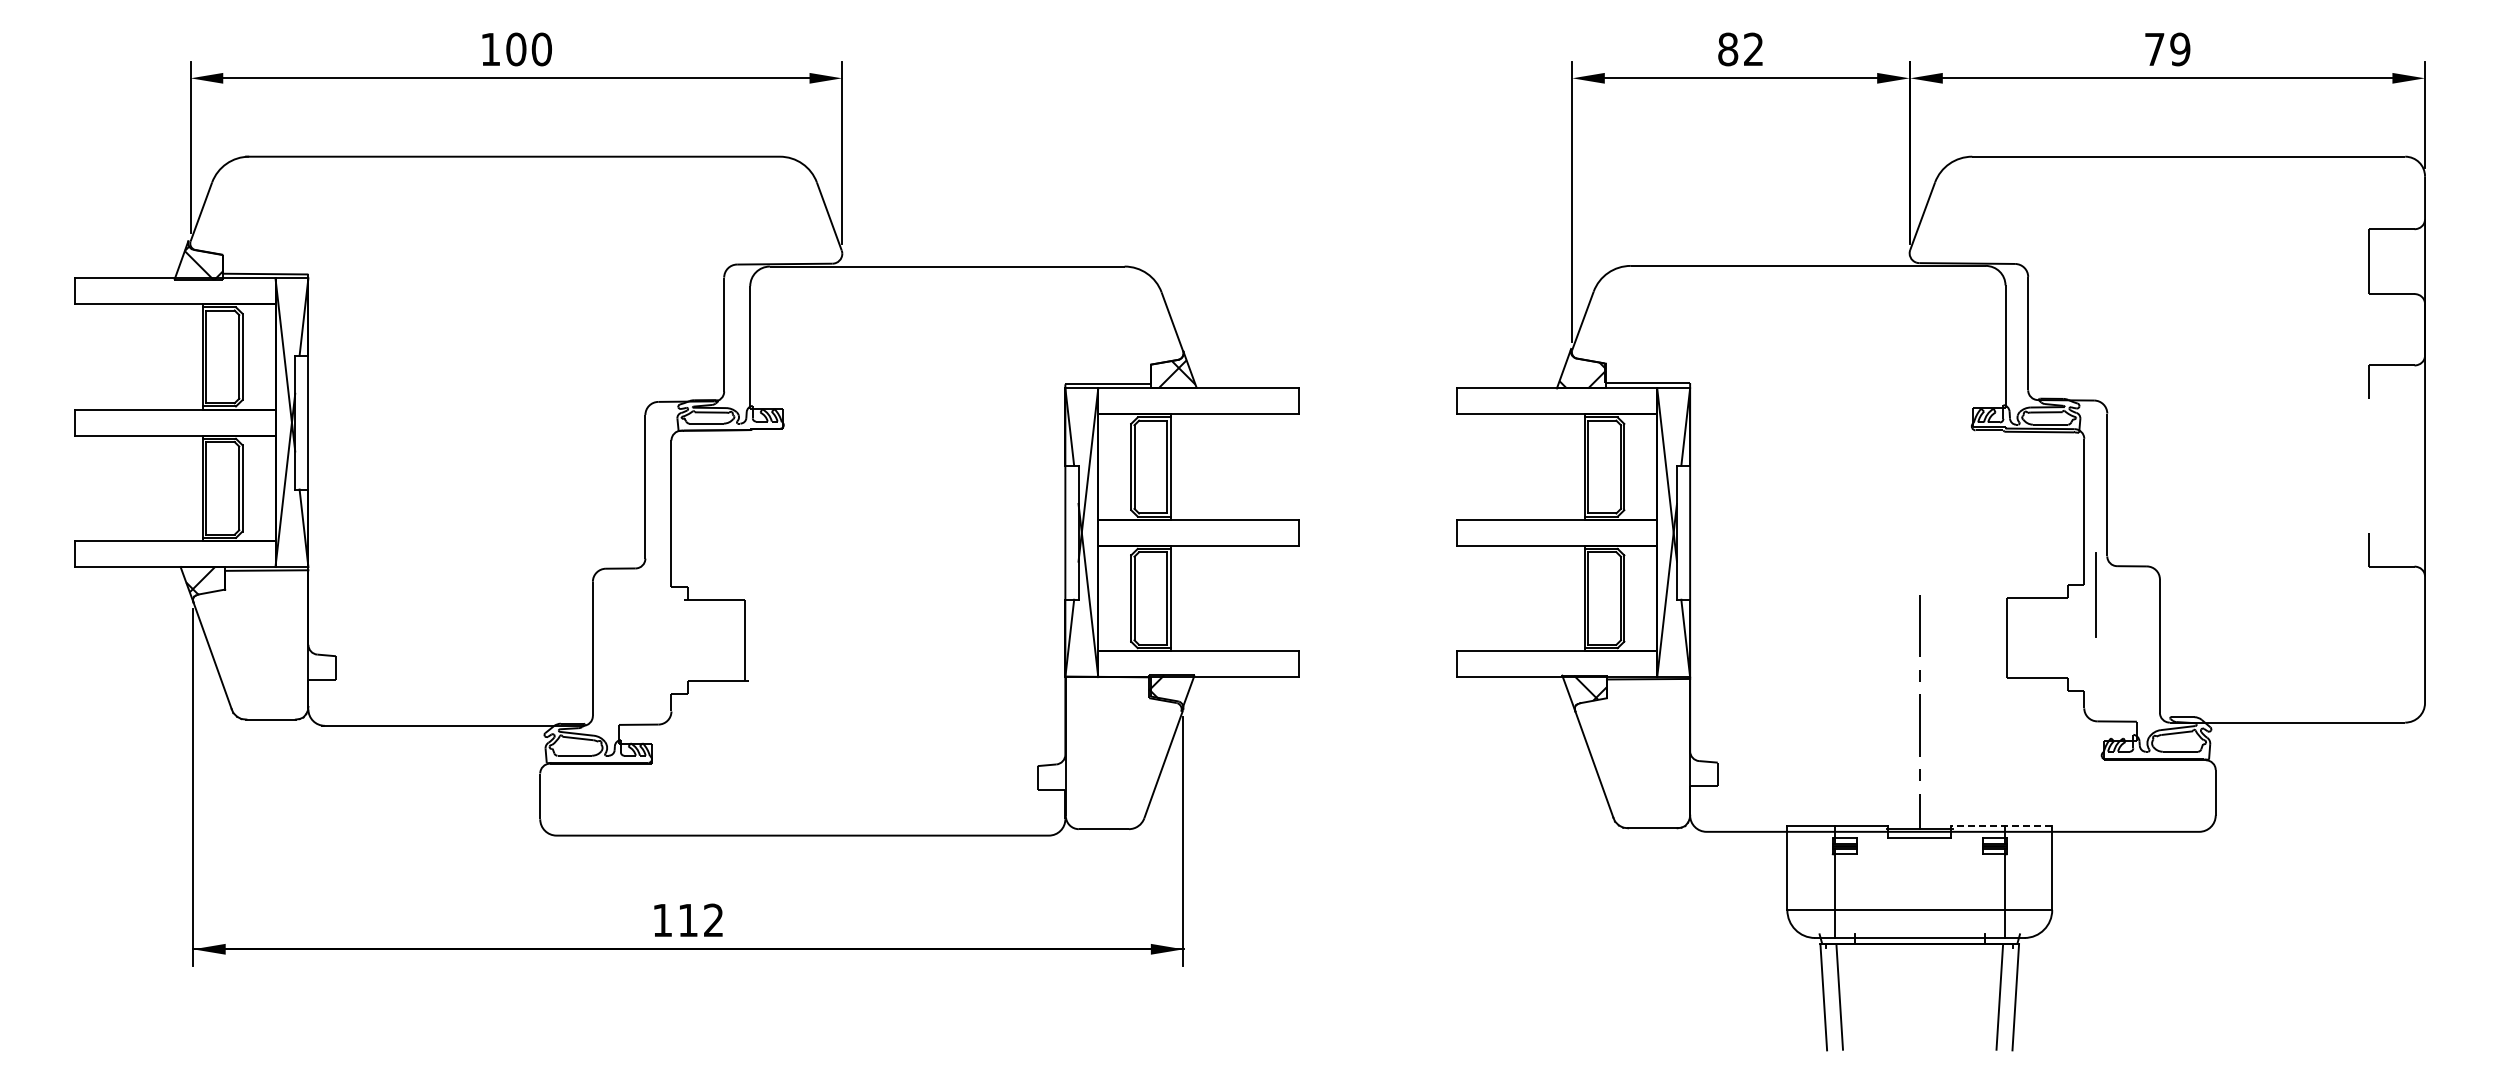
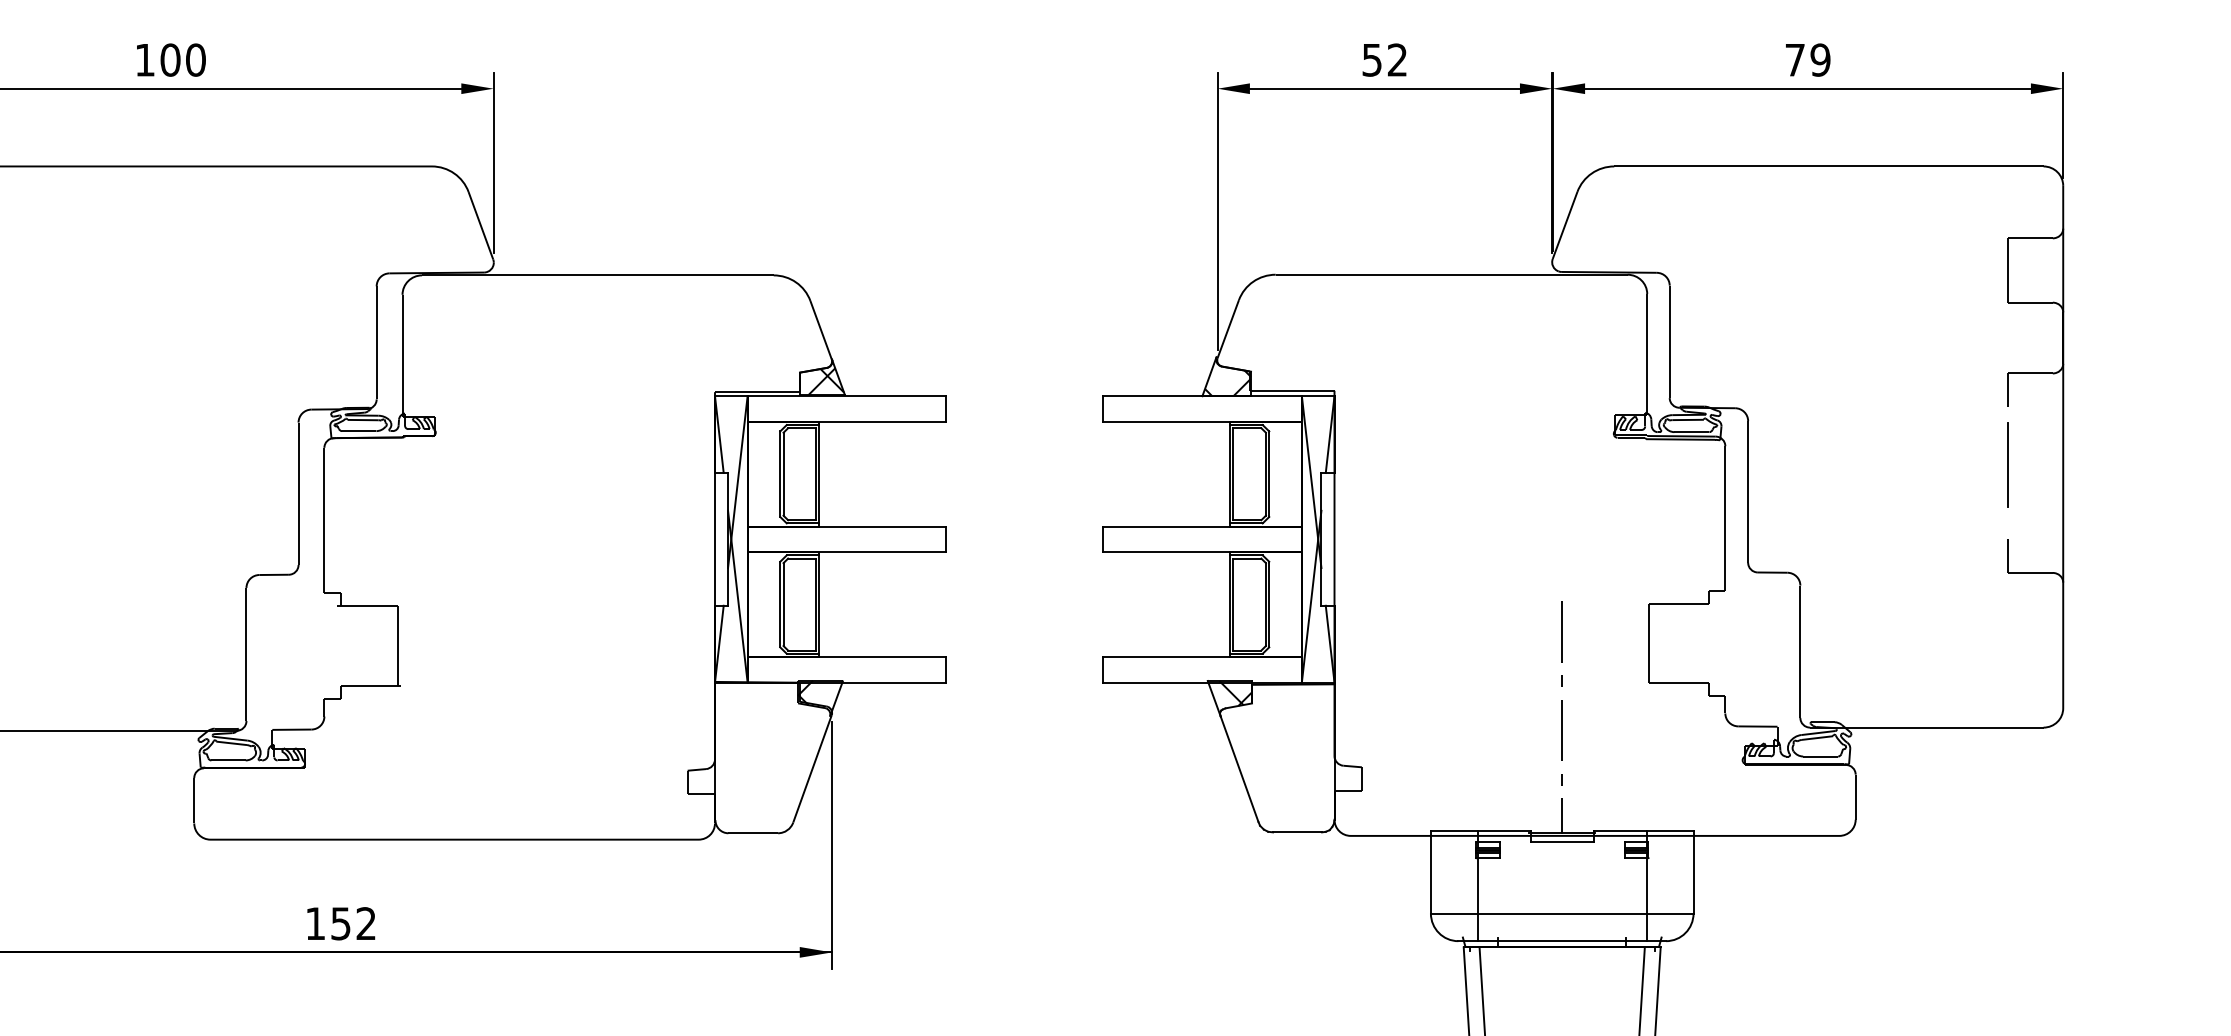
text: (1728, 49) -> (1372, 60), 82 -> 52
line: (2095, 594) -> (2007, 464), moved
line: (2001, 826) -> (1643, 830), dashed -> solid
text: (687, 920) -> (340, 923), 112 -> 152

